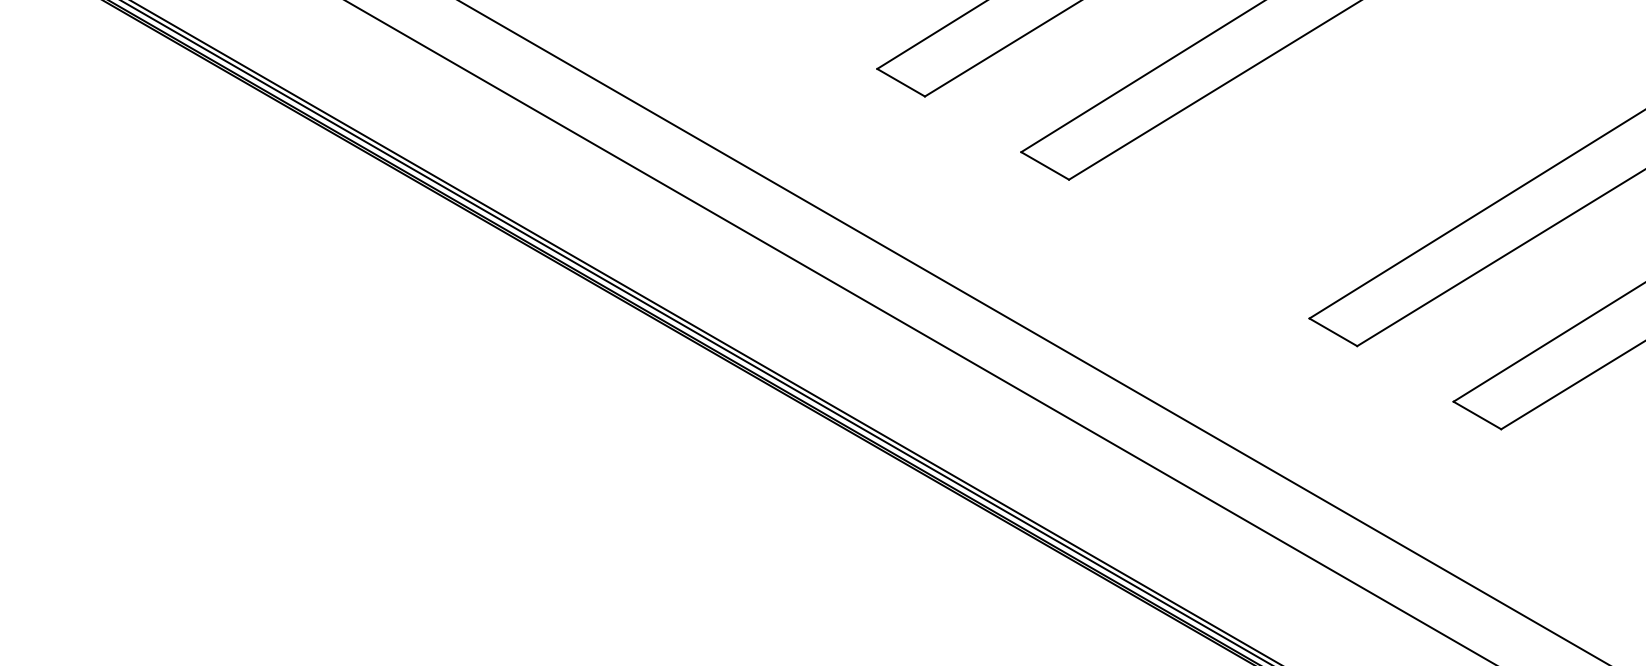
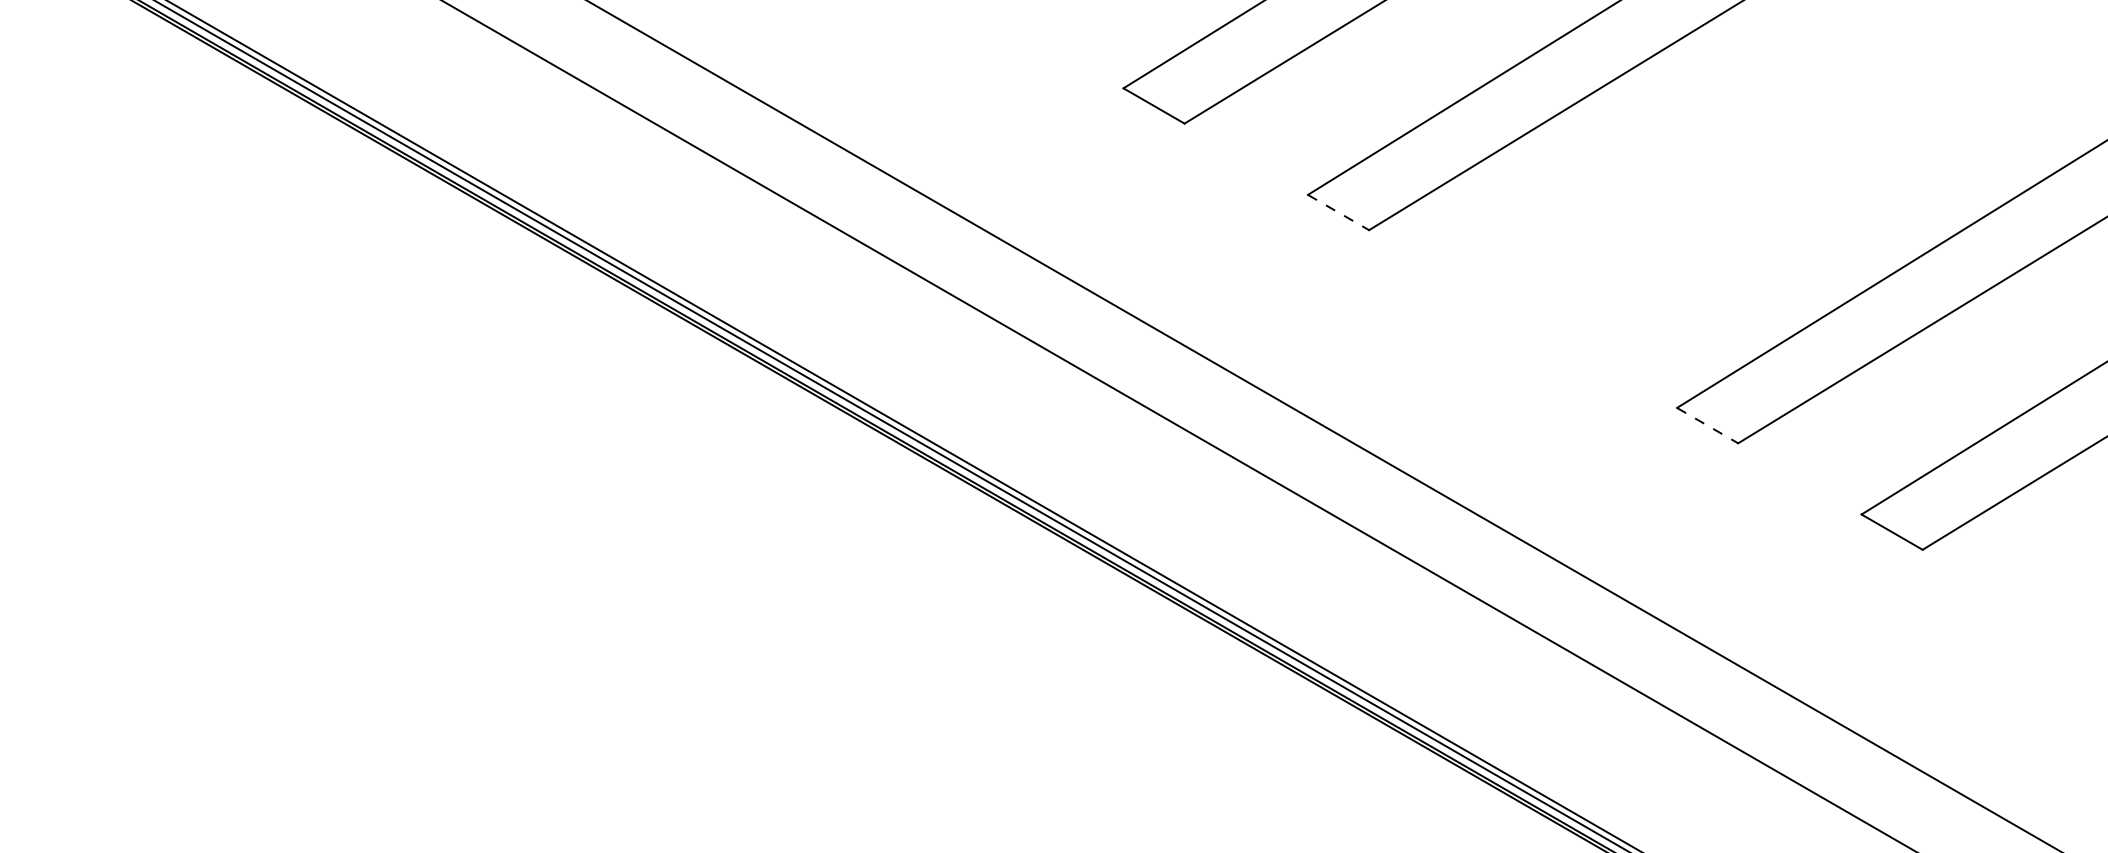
line: (1045, 165) -> (1338, 212), solid -> dashed
line: (1334, 332) -> (1708, 425), solid -> dashed

